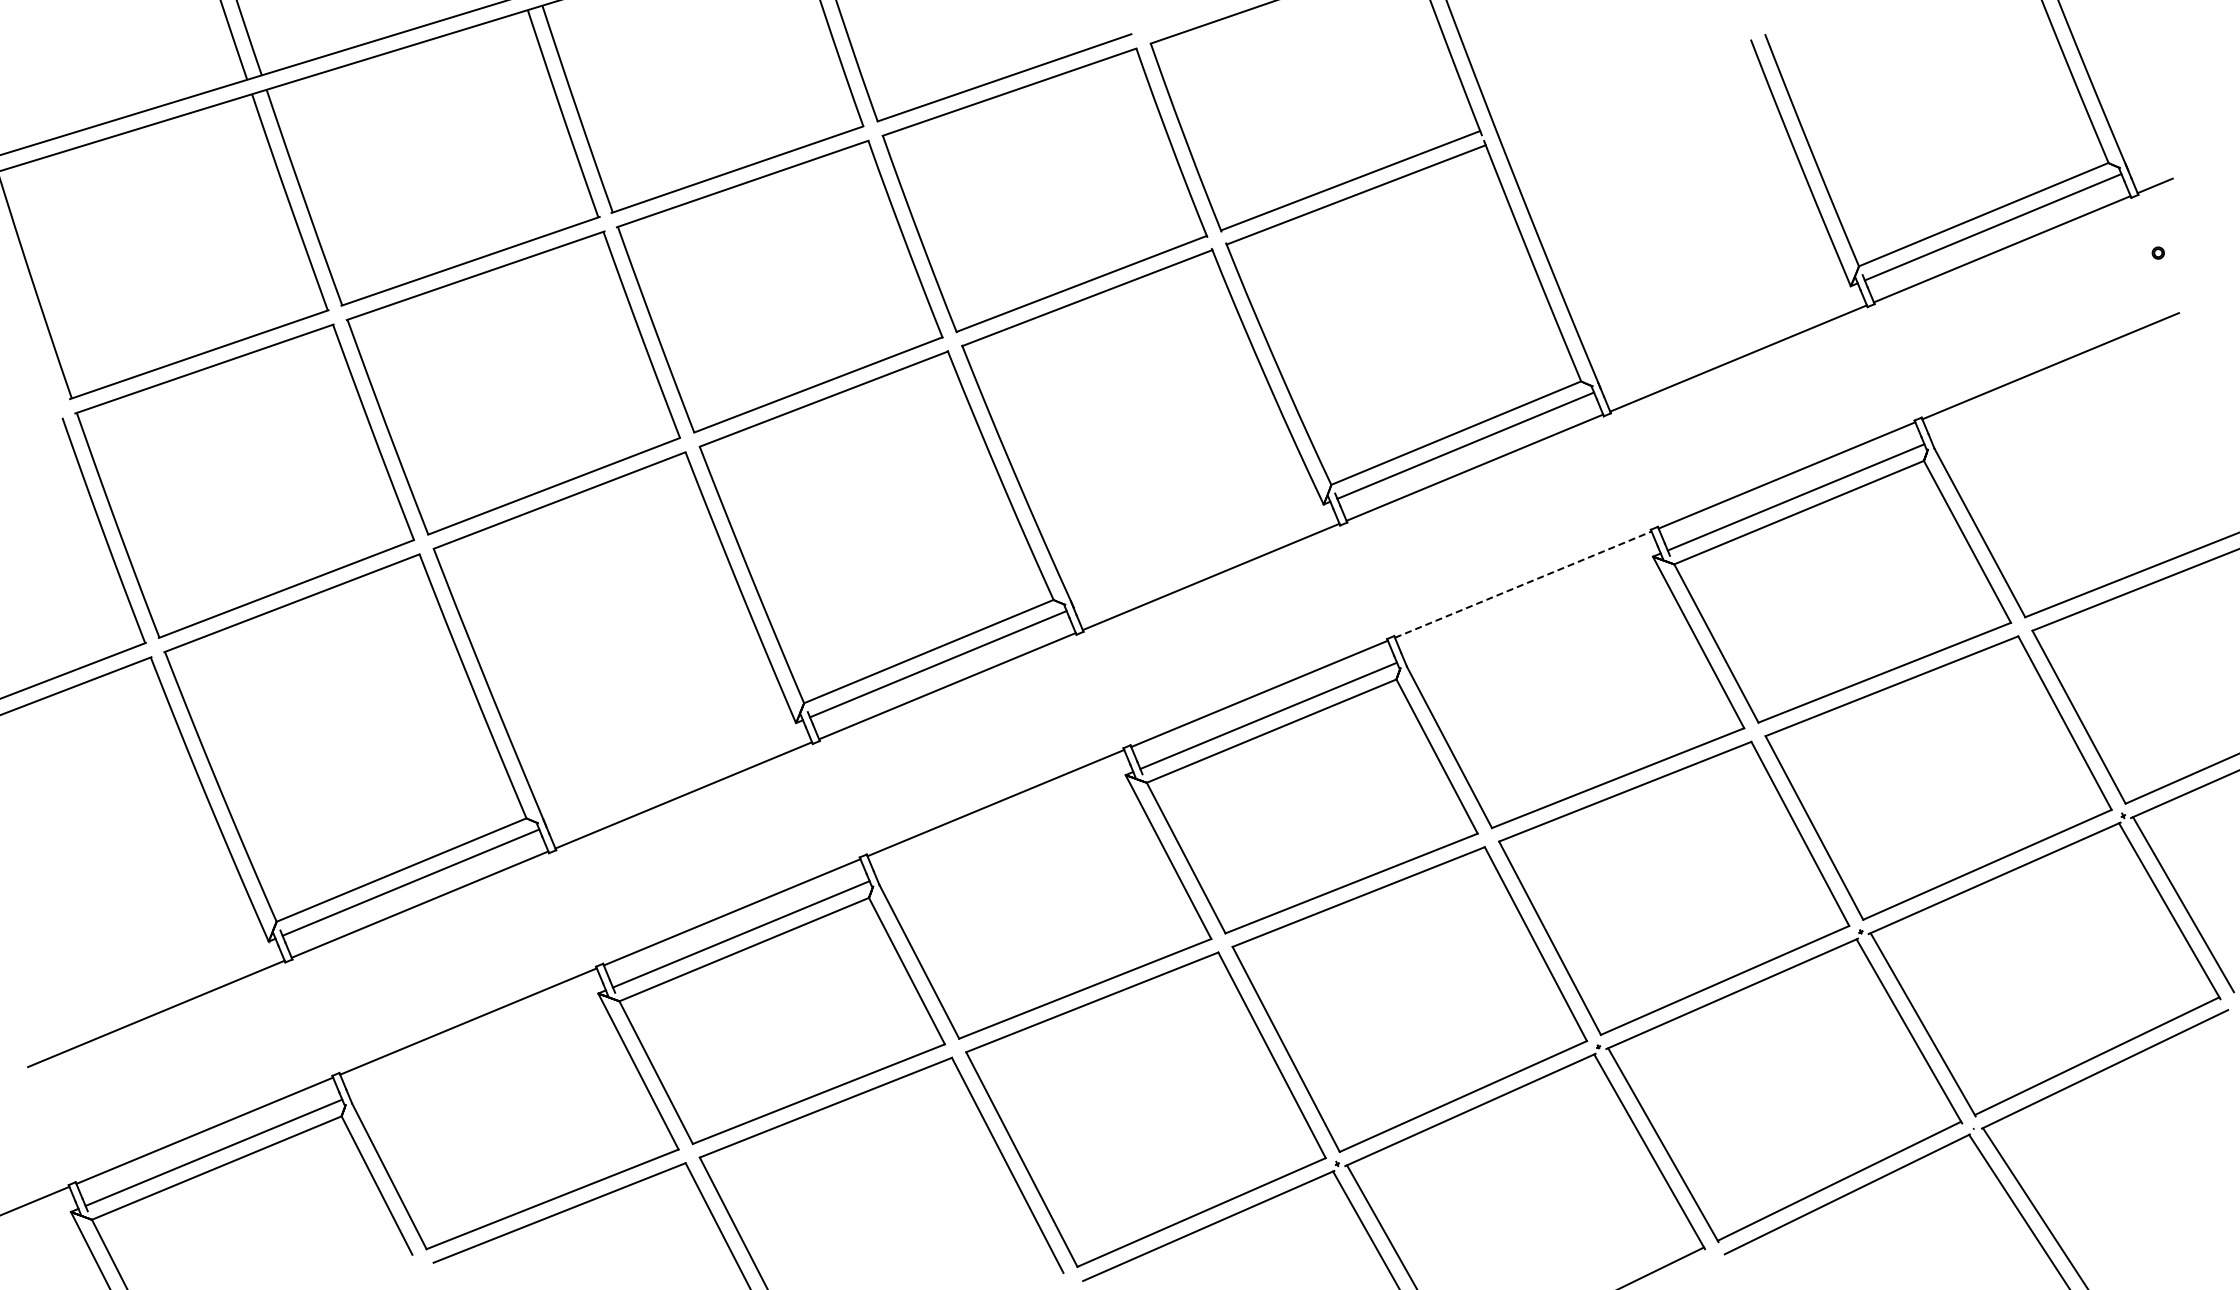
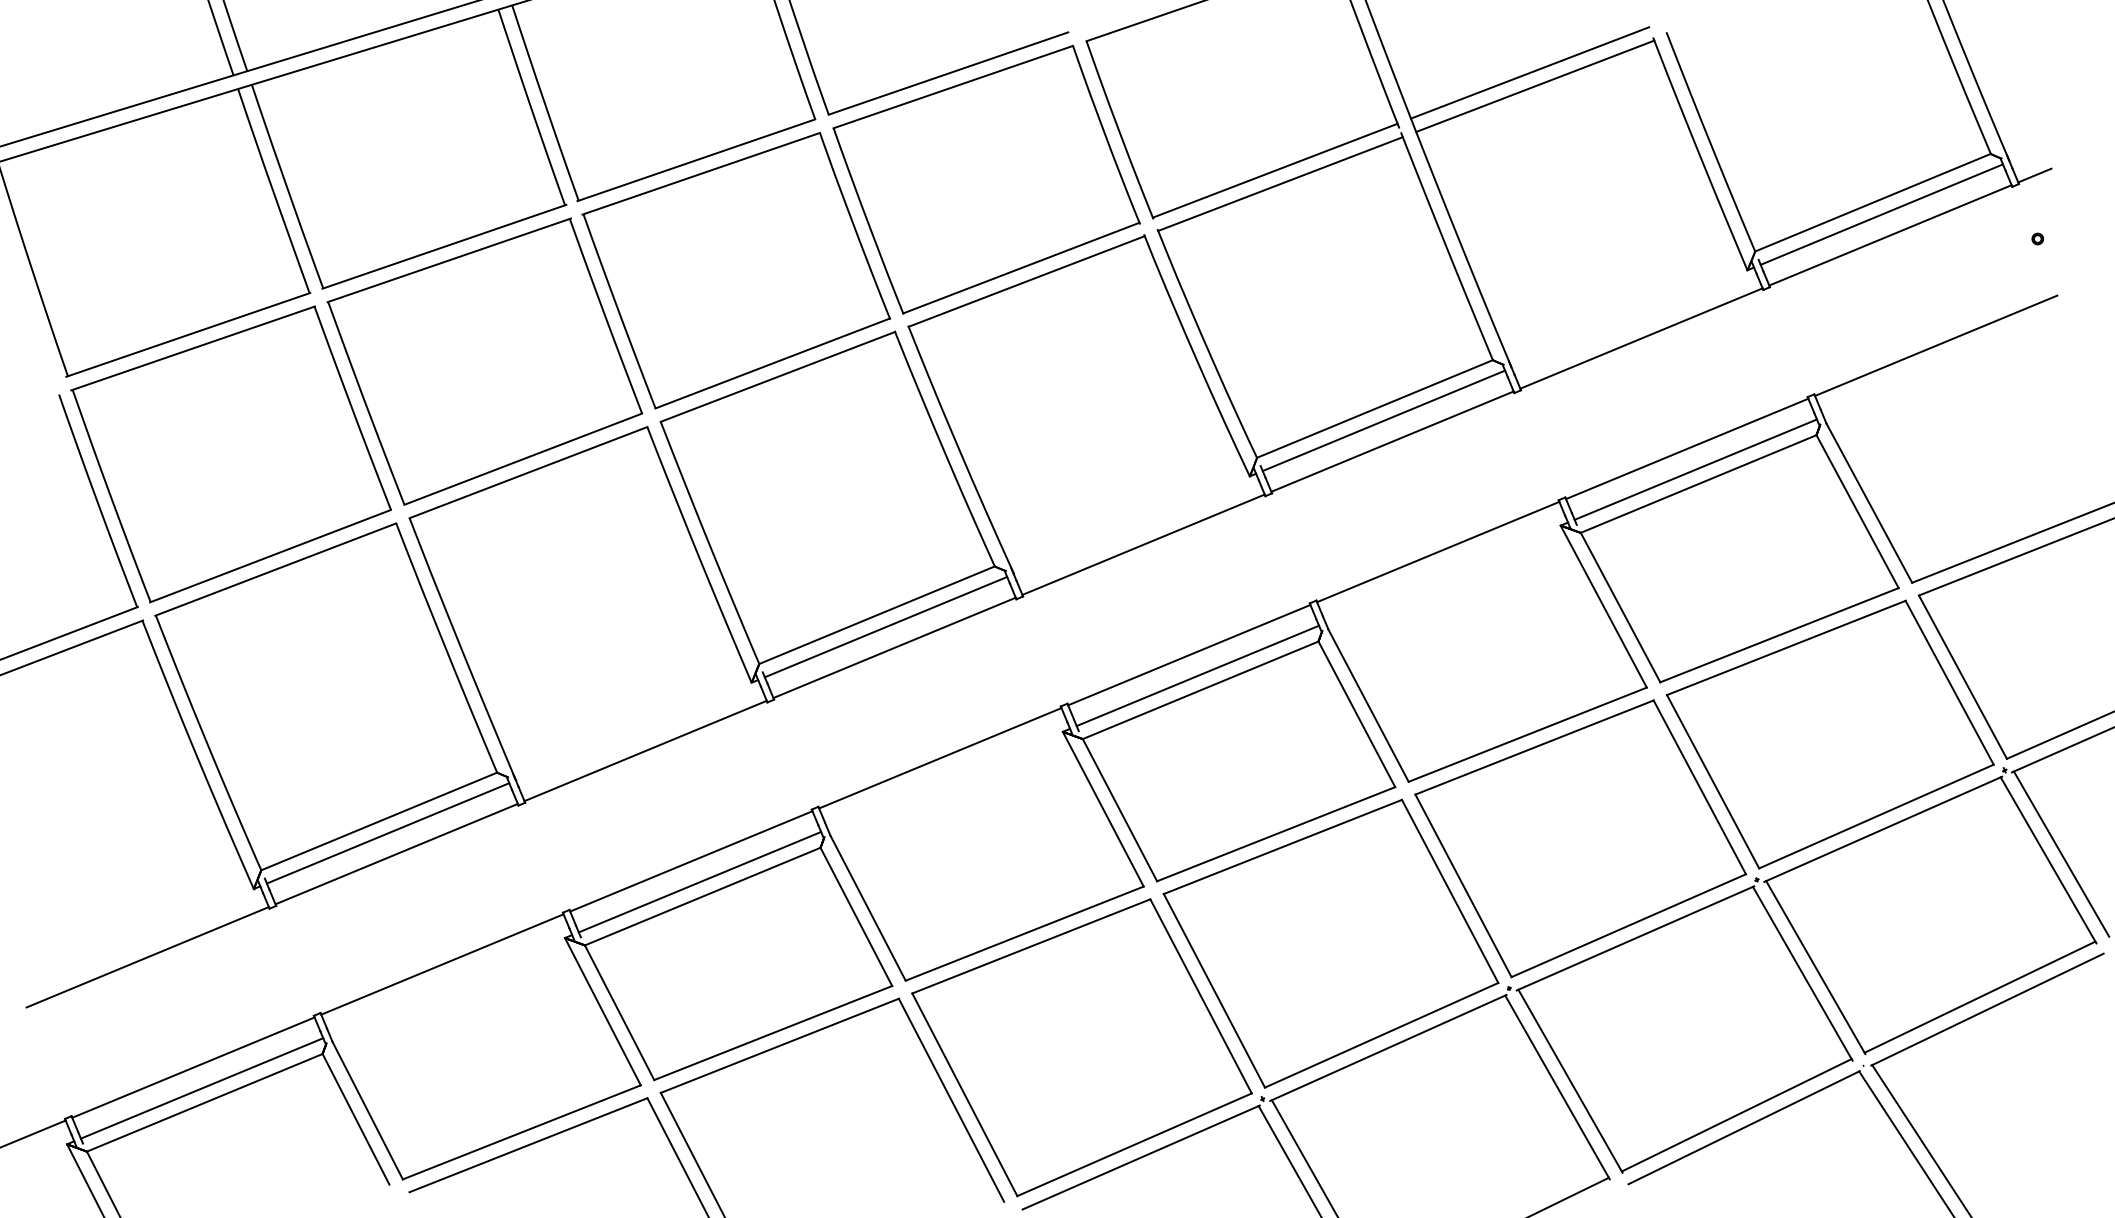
line: (1620, 76) -> (1530, 72), added
line: (1625, 90) -> (1534, 85), added
line: (1523, 584) -> (1438, 551), dashed -> solid

